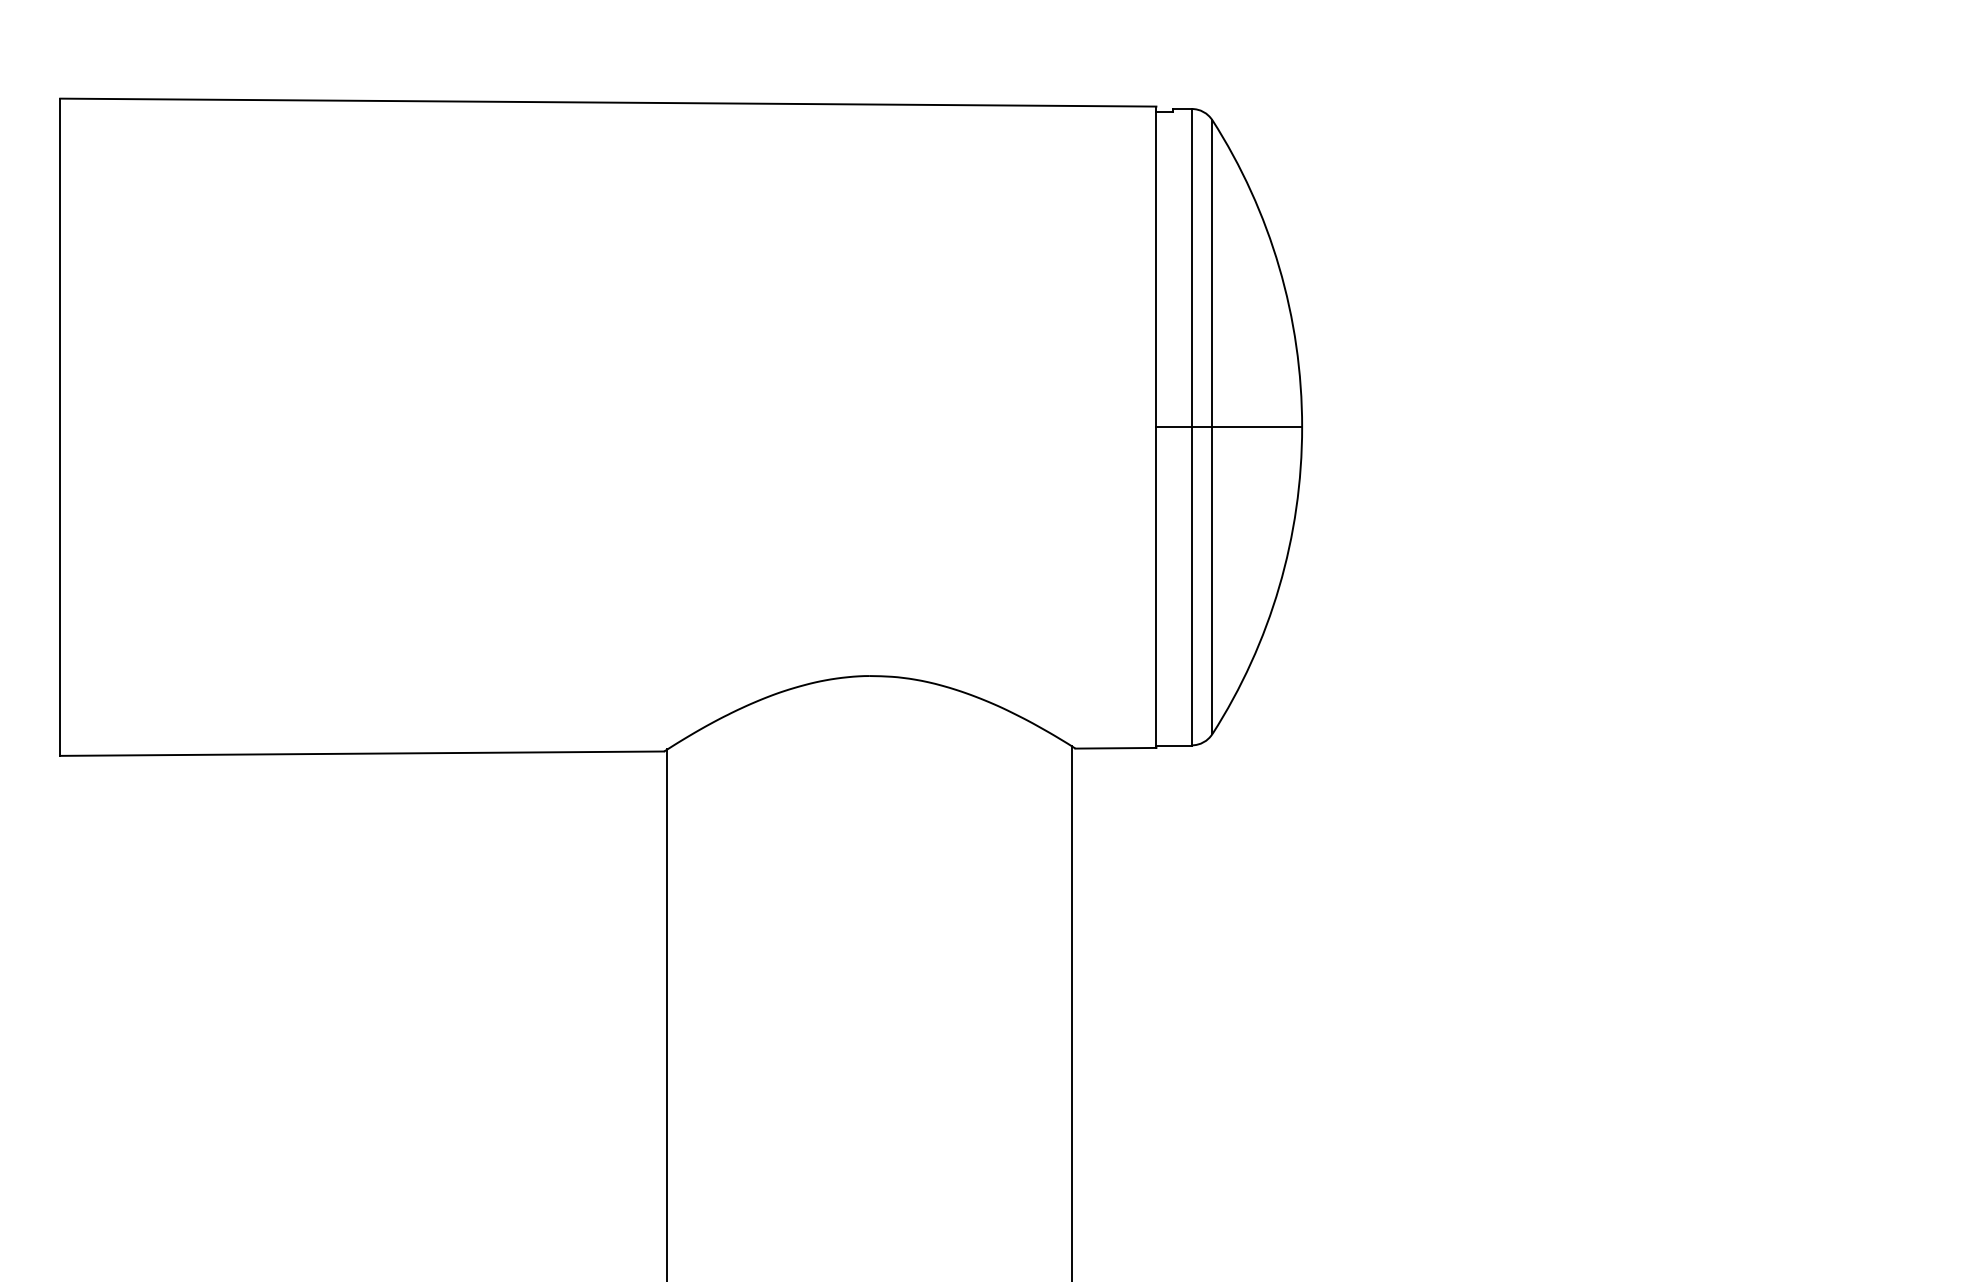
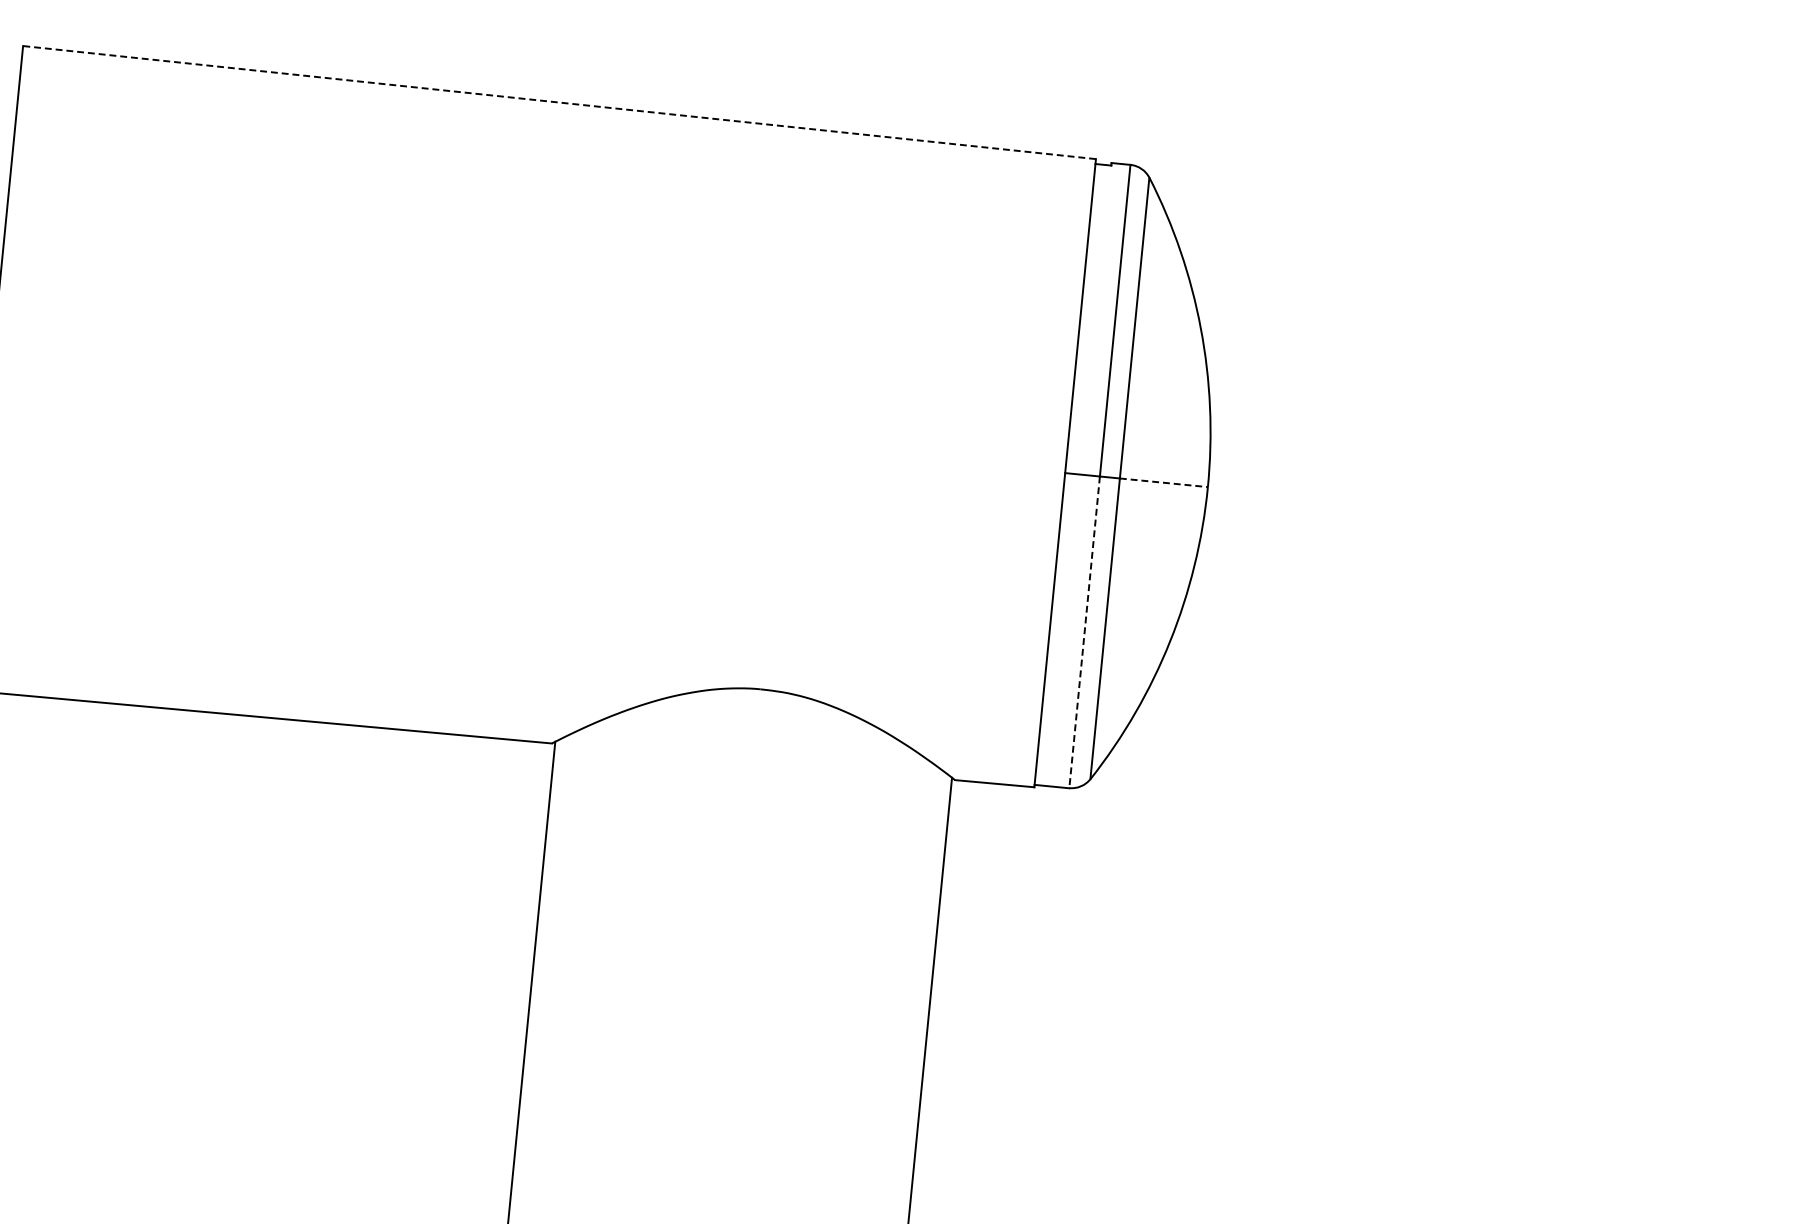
line: (607, 102) -> (558, 102), solid -> dashed
line: (1257, 427) -> (1164, 483), solid -> dashed
line: (1191, 586) -> (1084, 632), solid -> dashed

